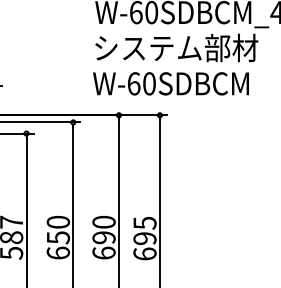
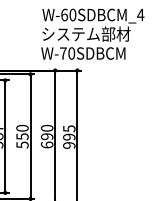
text: (134, 83) -> (63, 53), W-60SDBCM -> W-70SDBCM
text: (58, 252) -> (22, 144), 650 -> 550
text: (145, 254) -> (69, 145), 695 -> 995

